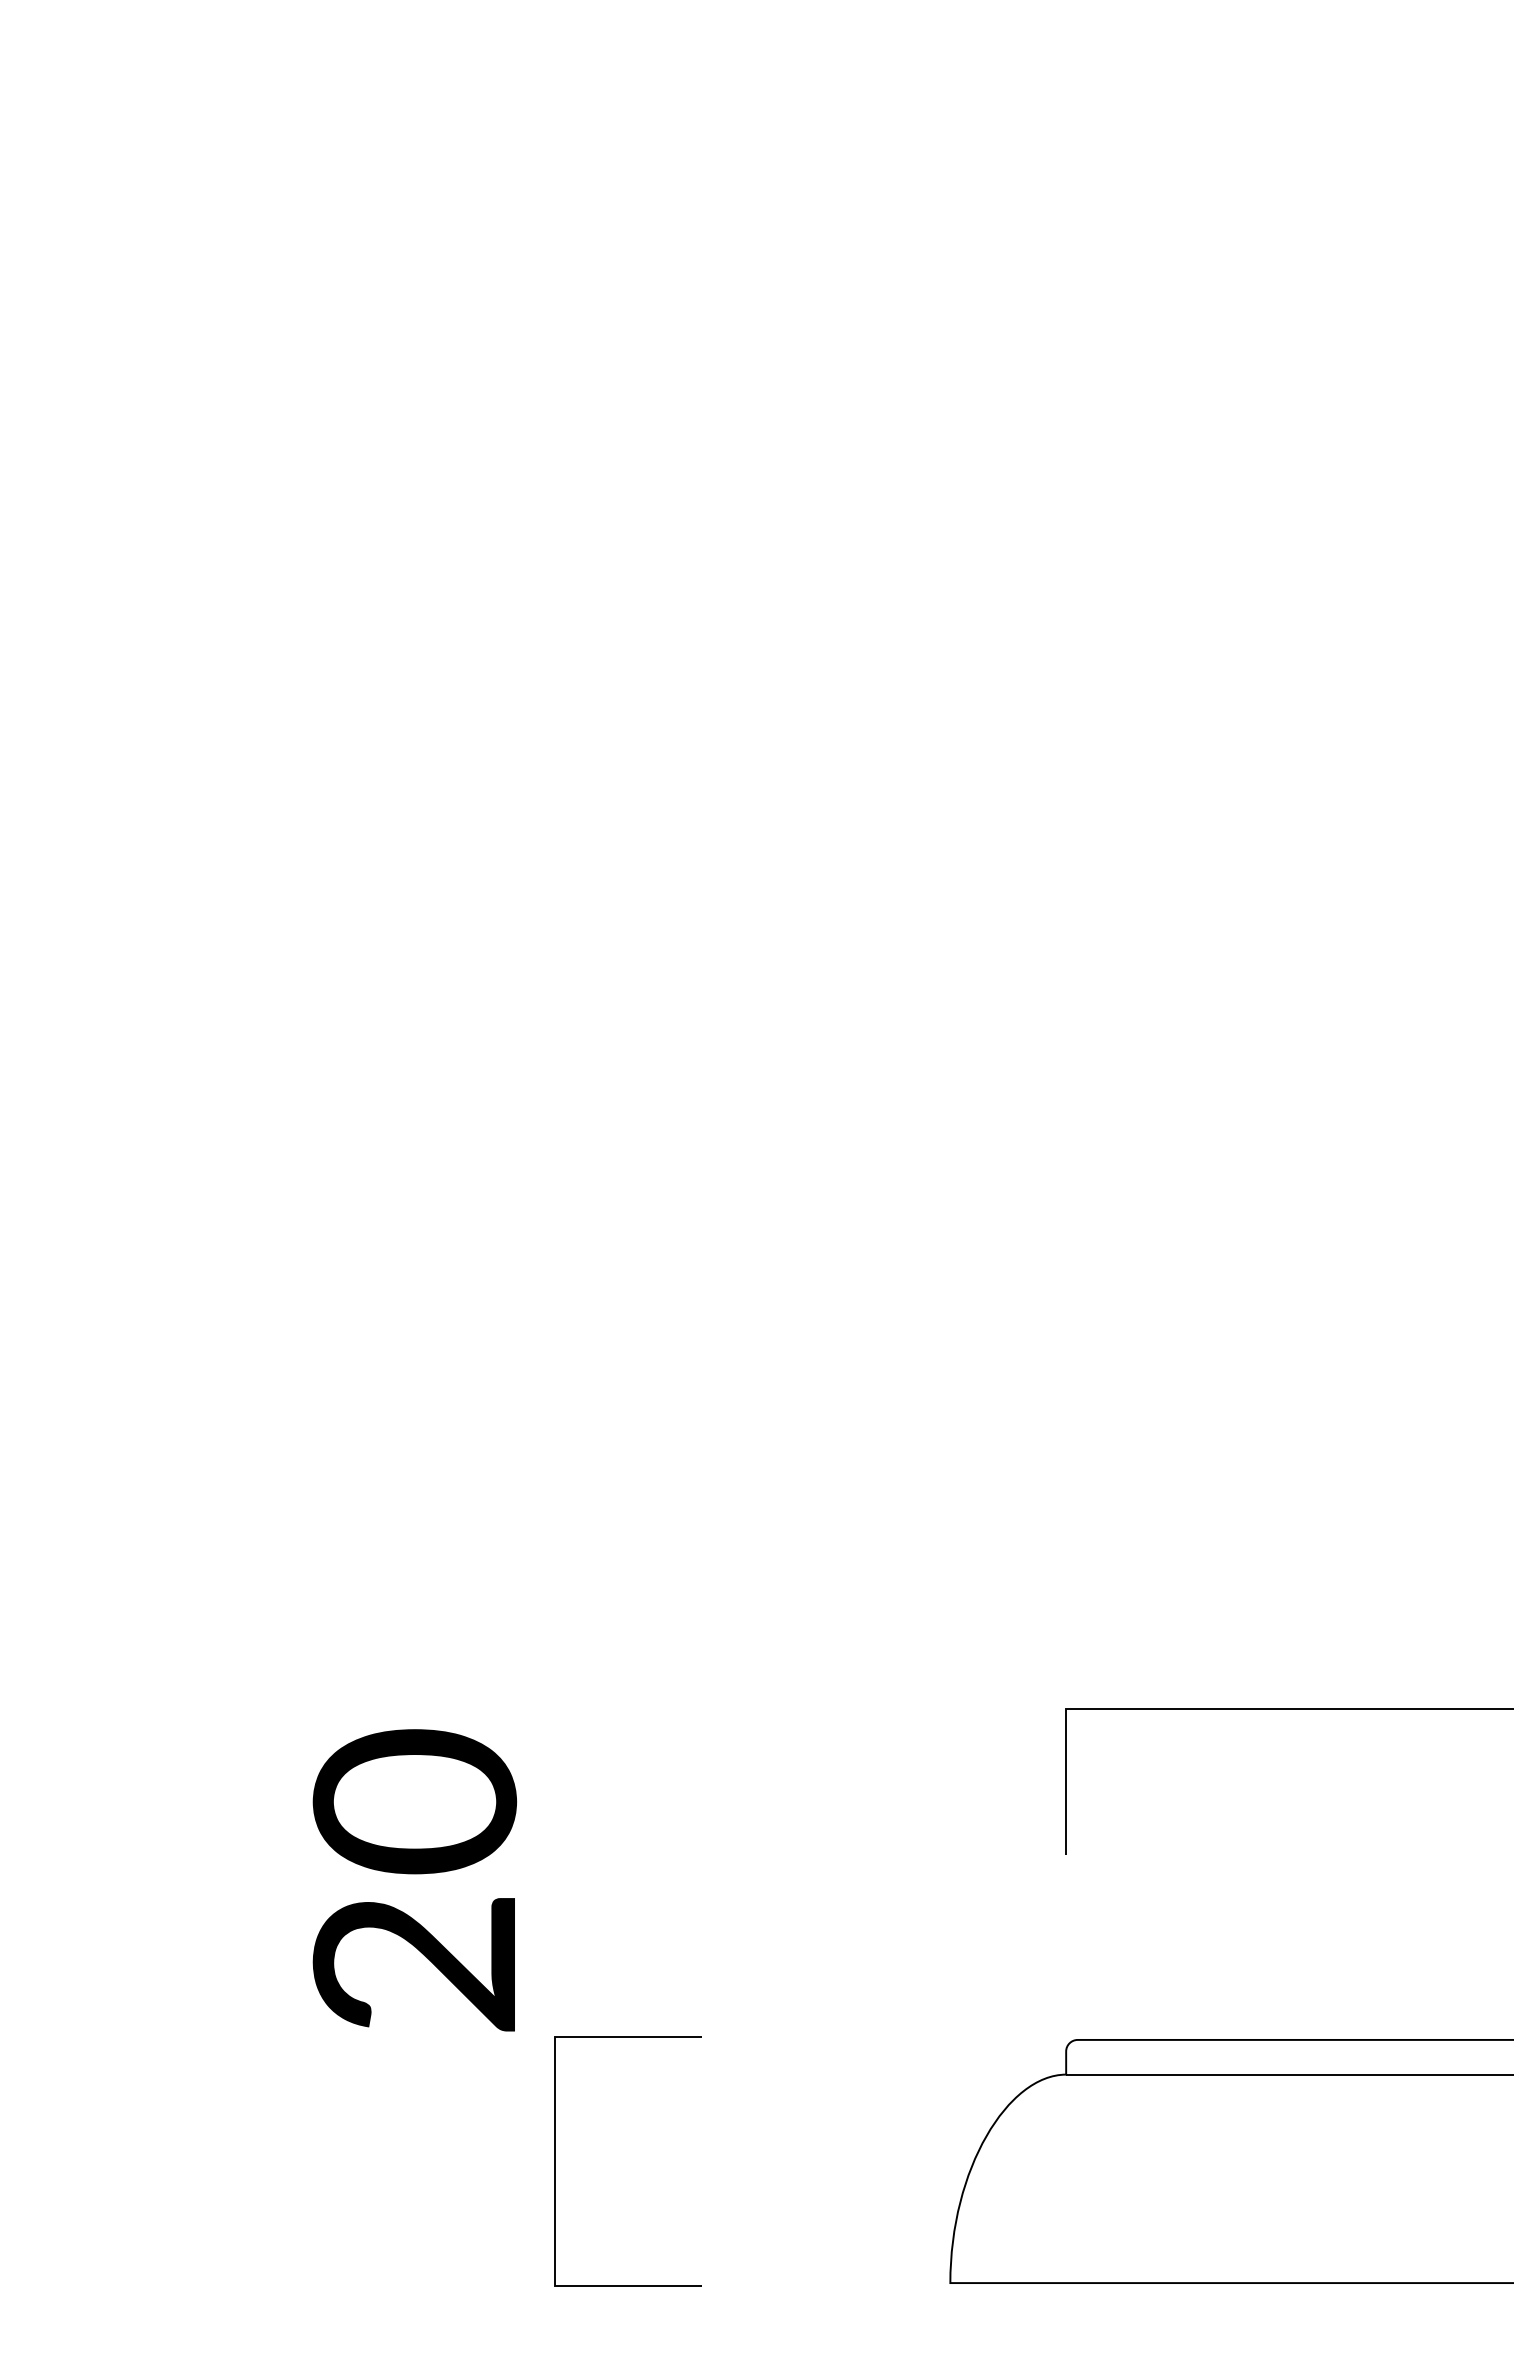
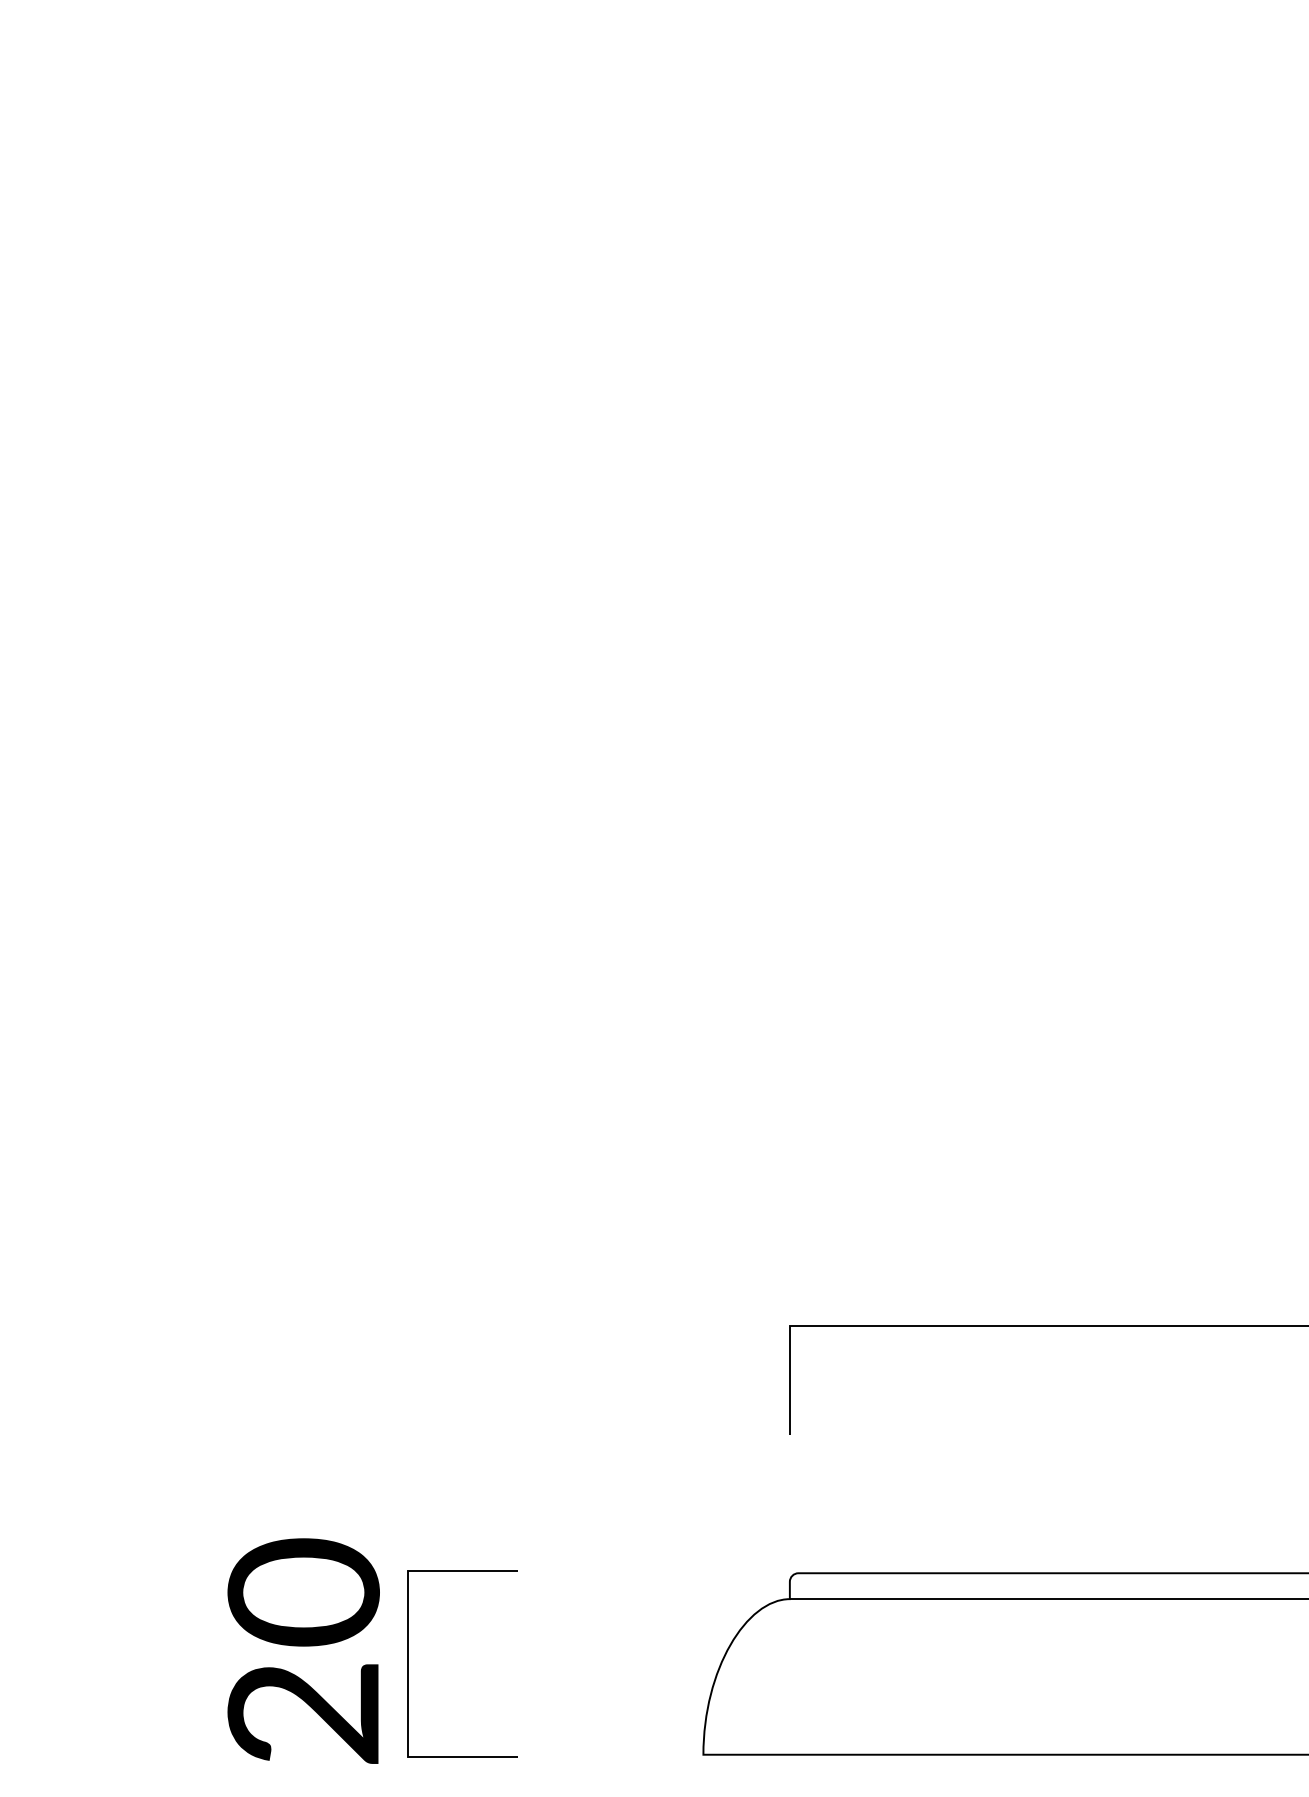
text: (414, 1879) -> (303, 1650), moved

